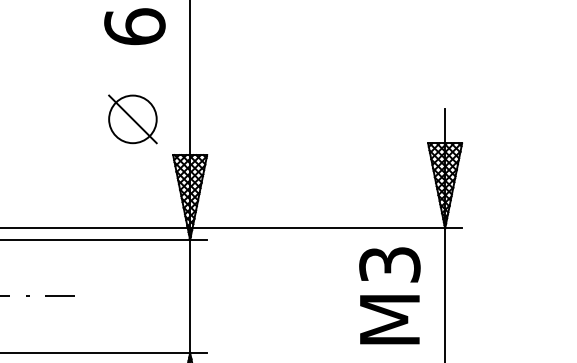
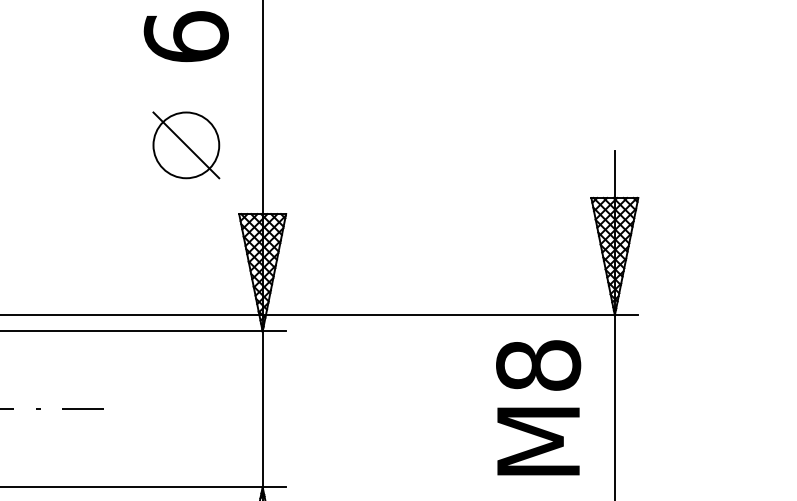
part: (132, 119) -> (185, 145), moved
text: (389, 264) -> (538, 365), M3 -> M8

